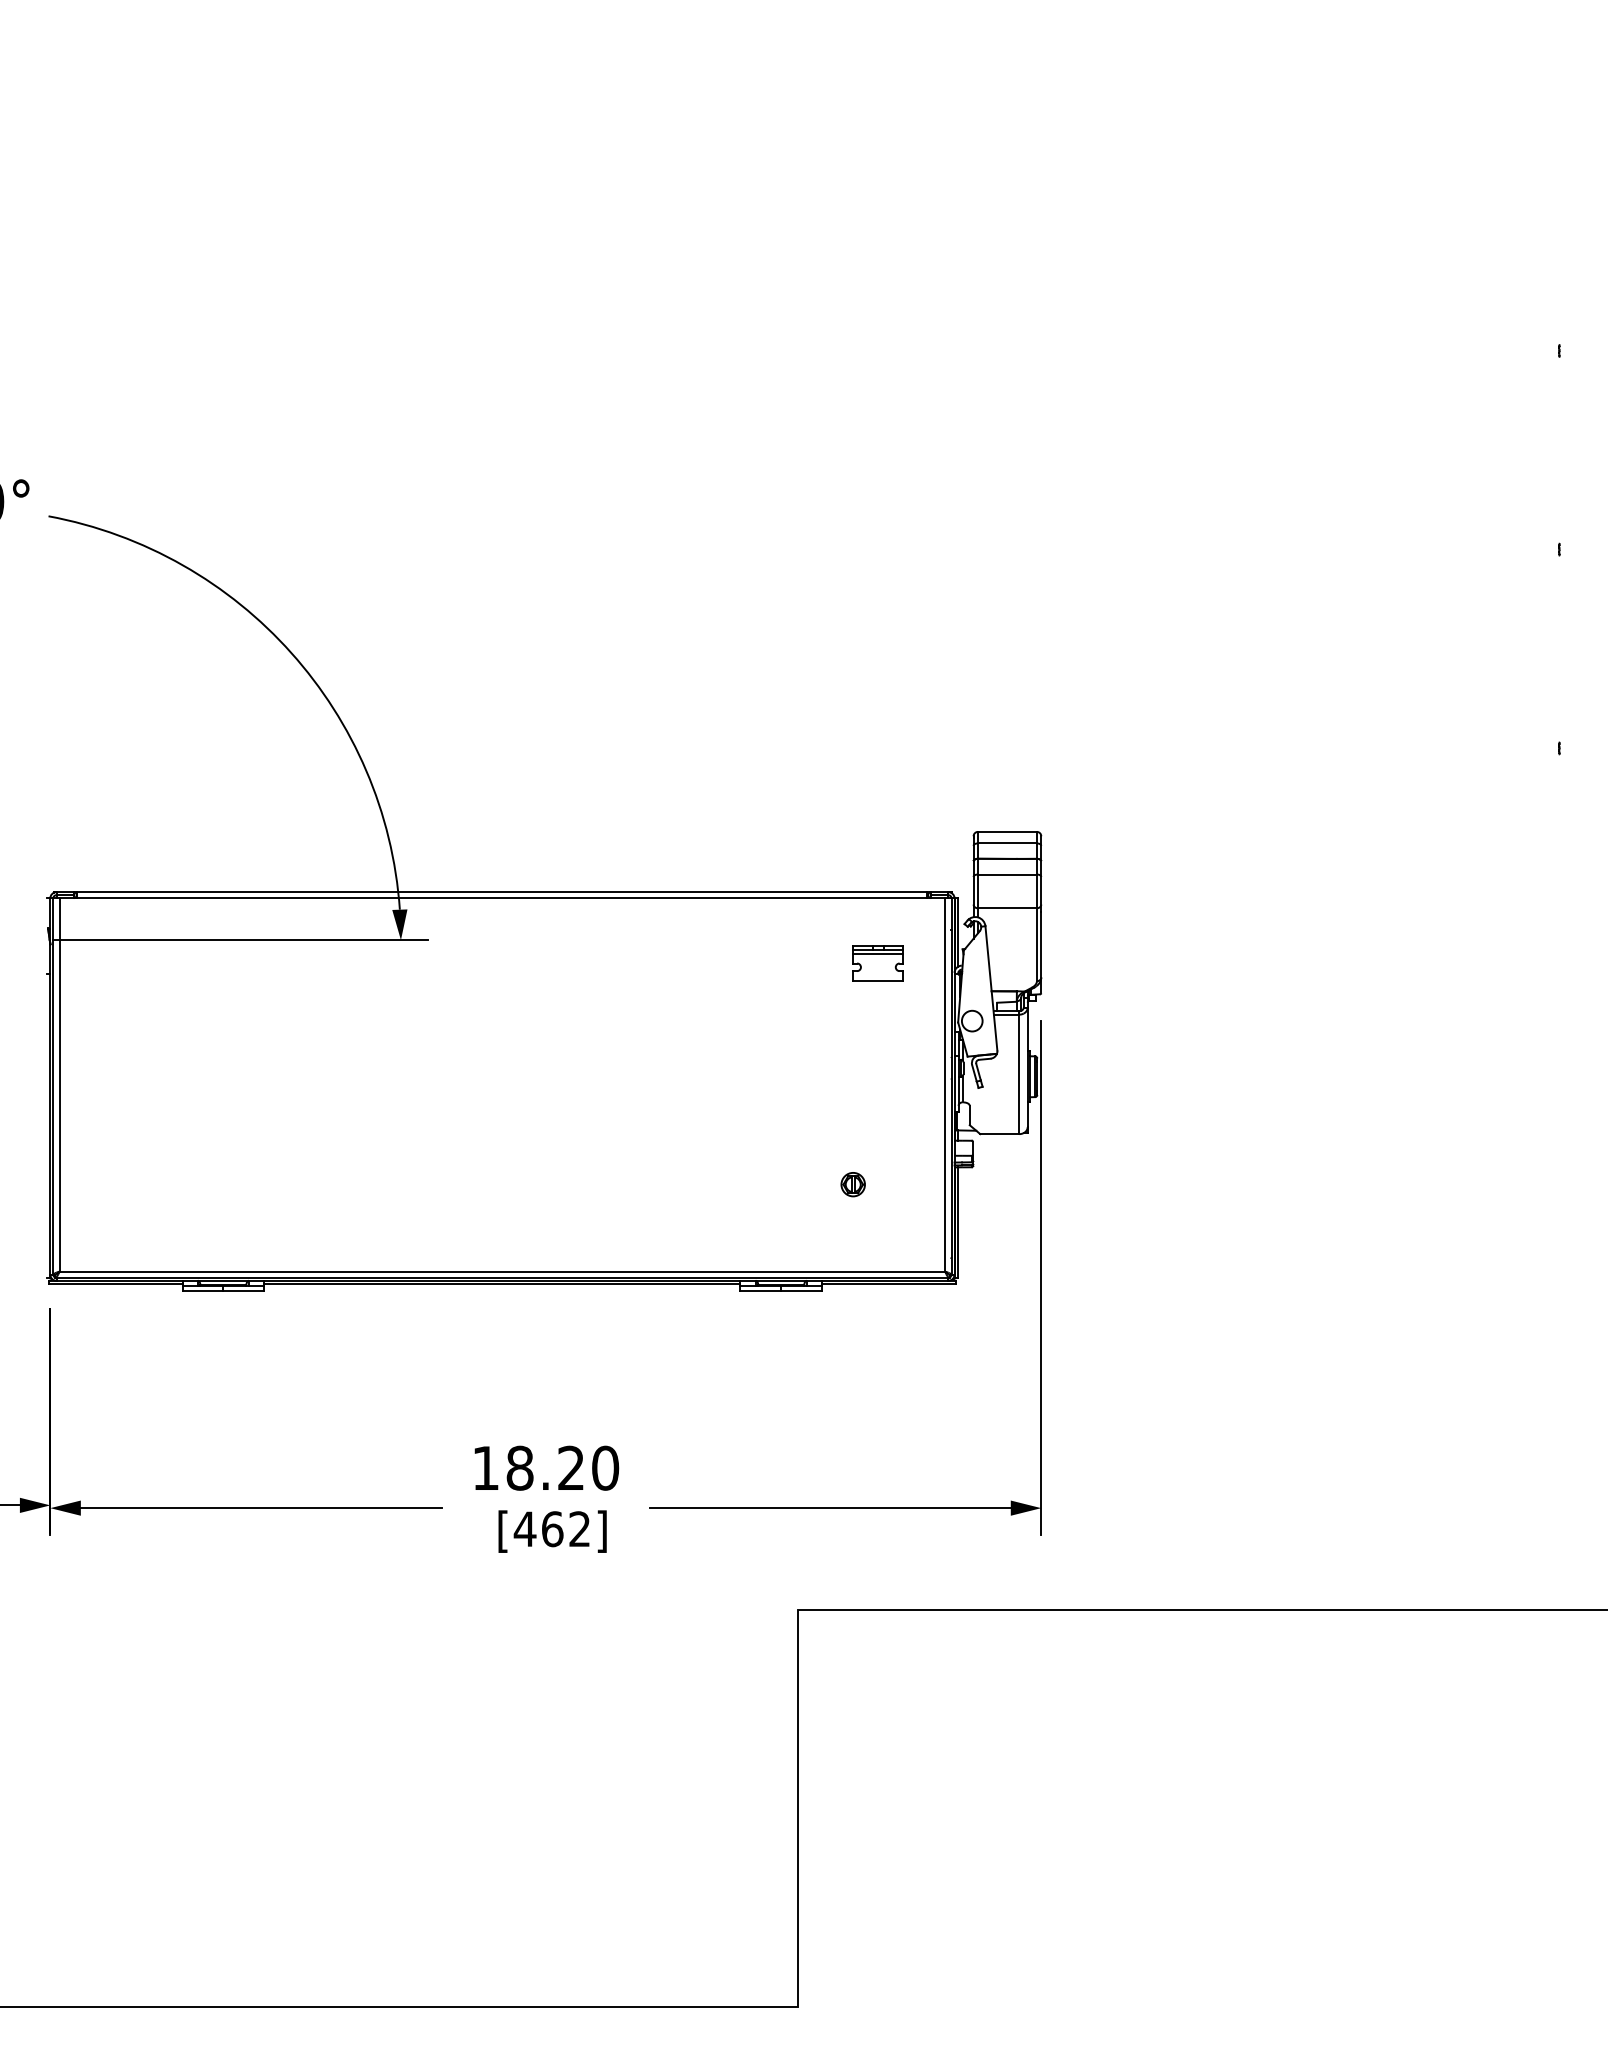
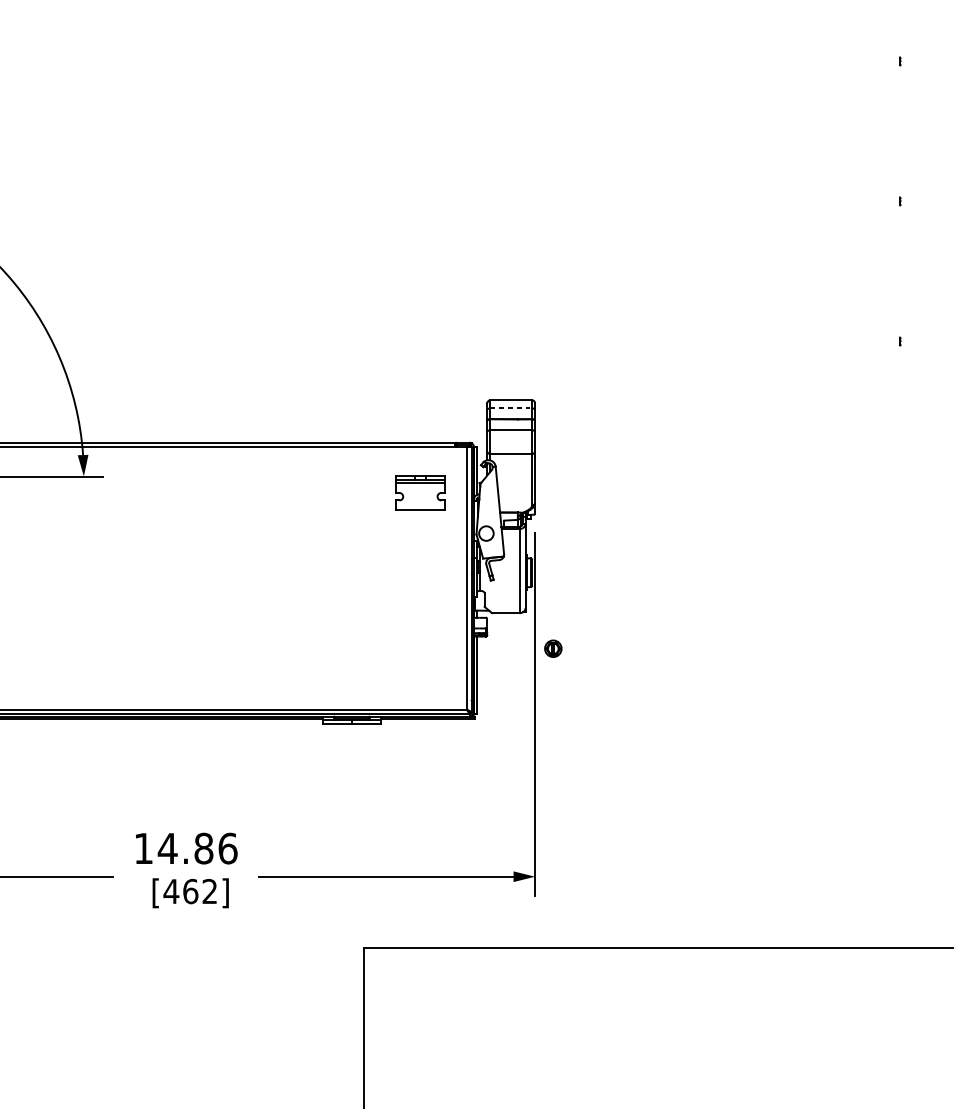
line: (1007, 843) -> (511, 408), solid -> dashed
part: (877, 963) -> (419, 492), size x1.4
part: (852, 1184) -> (552, 648), moved
text: (562, 1467) -> (197, 848), 18.20 -> 14.86

